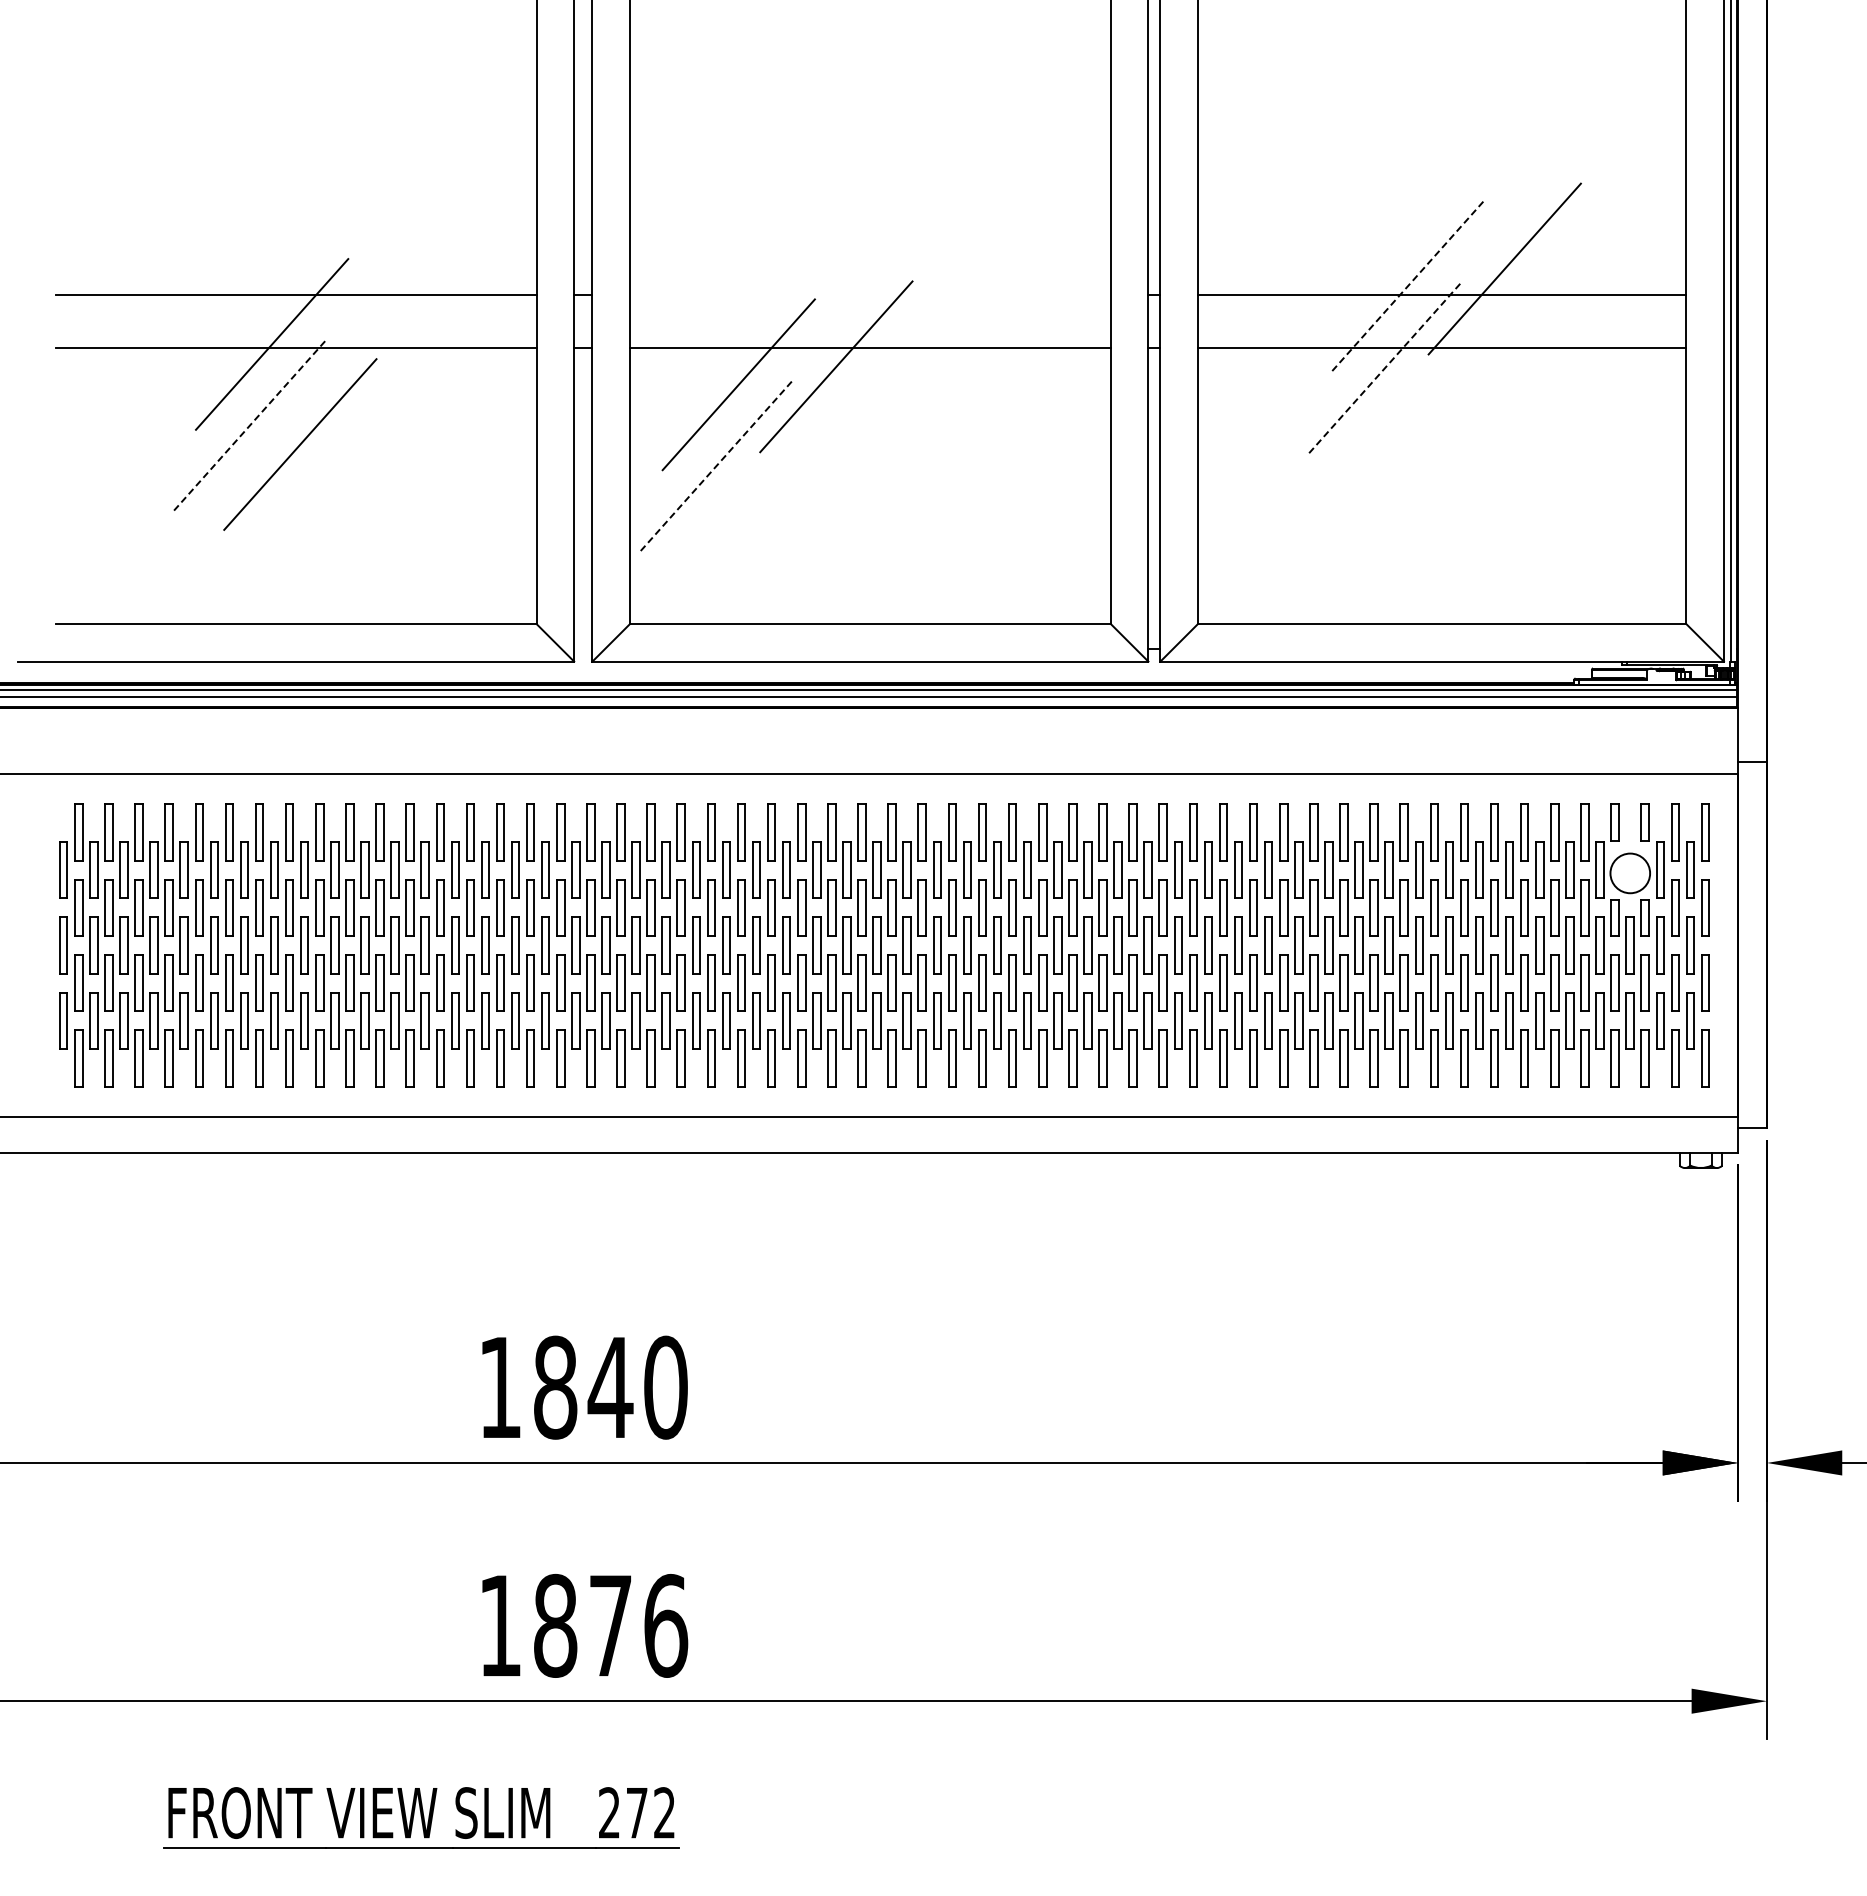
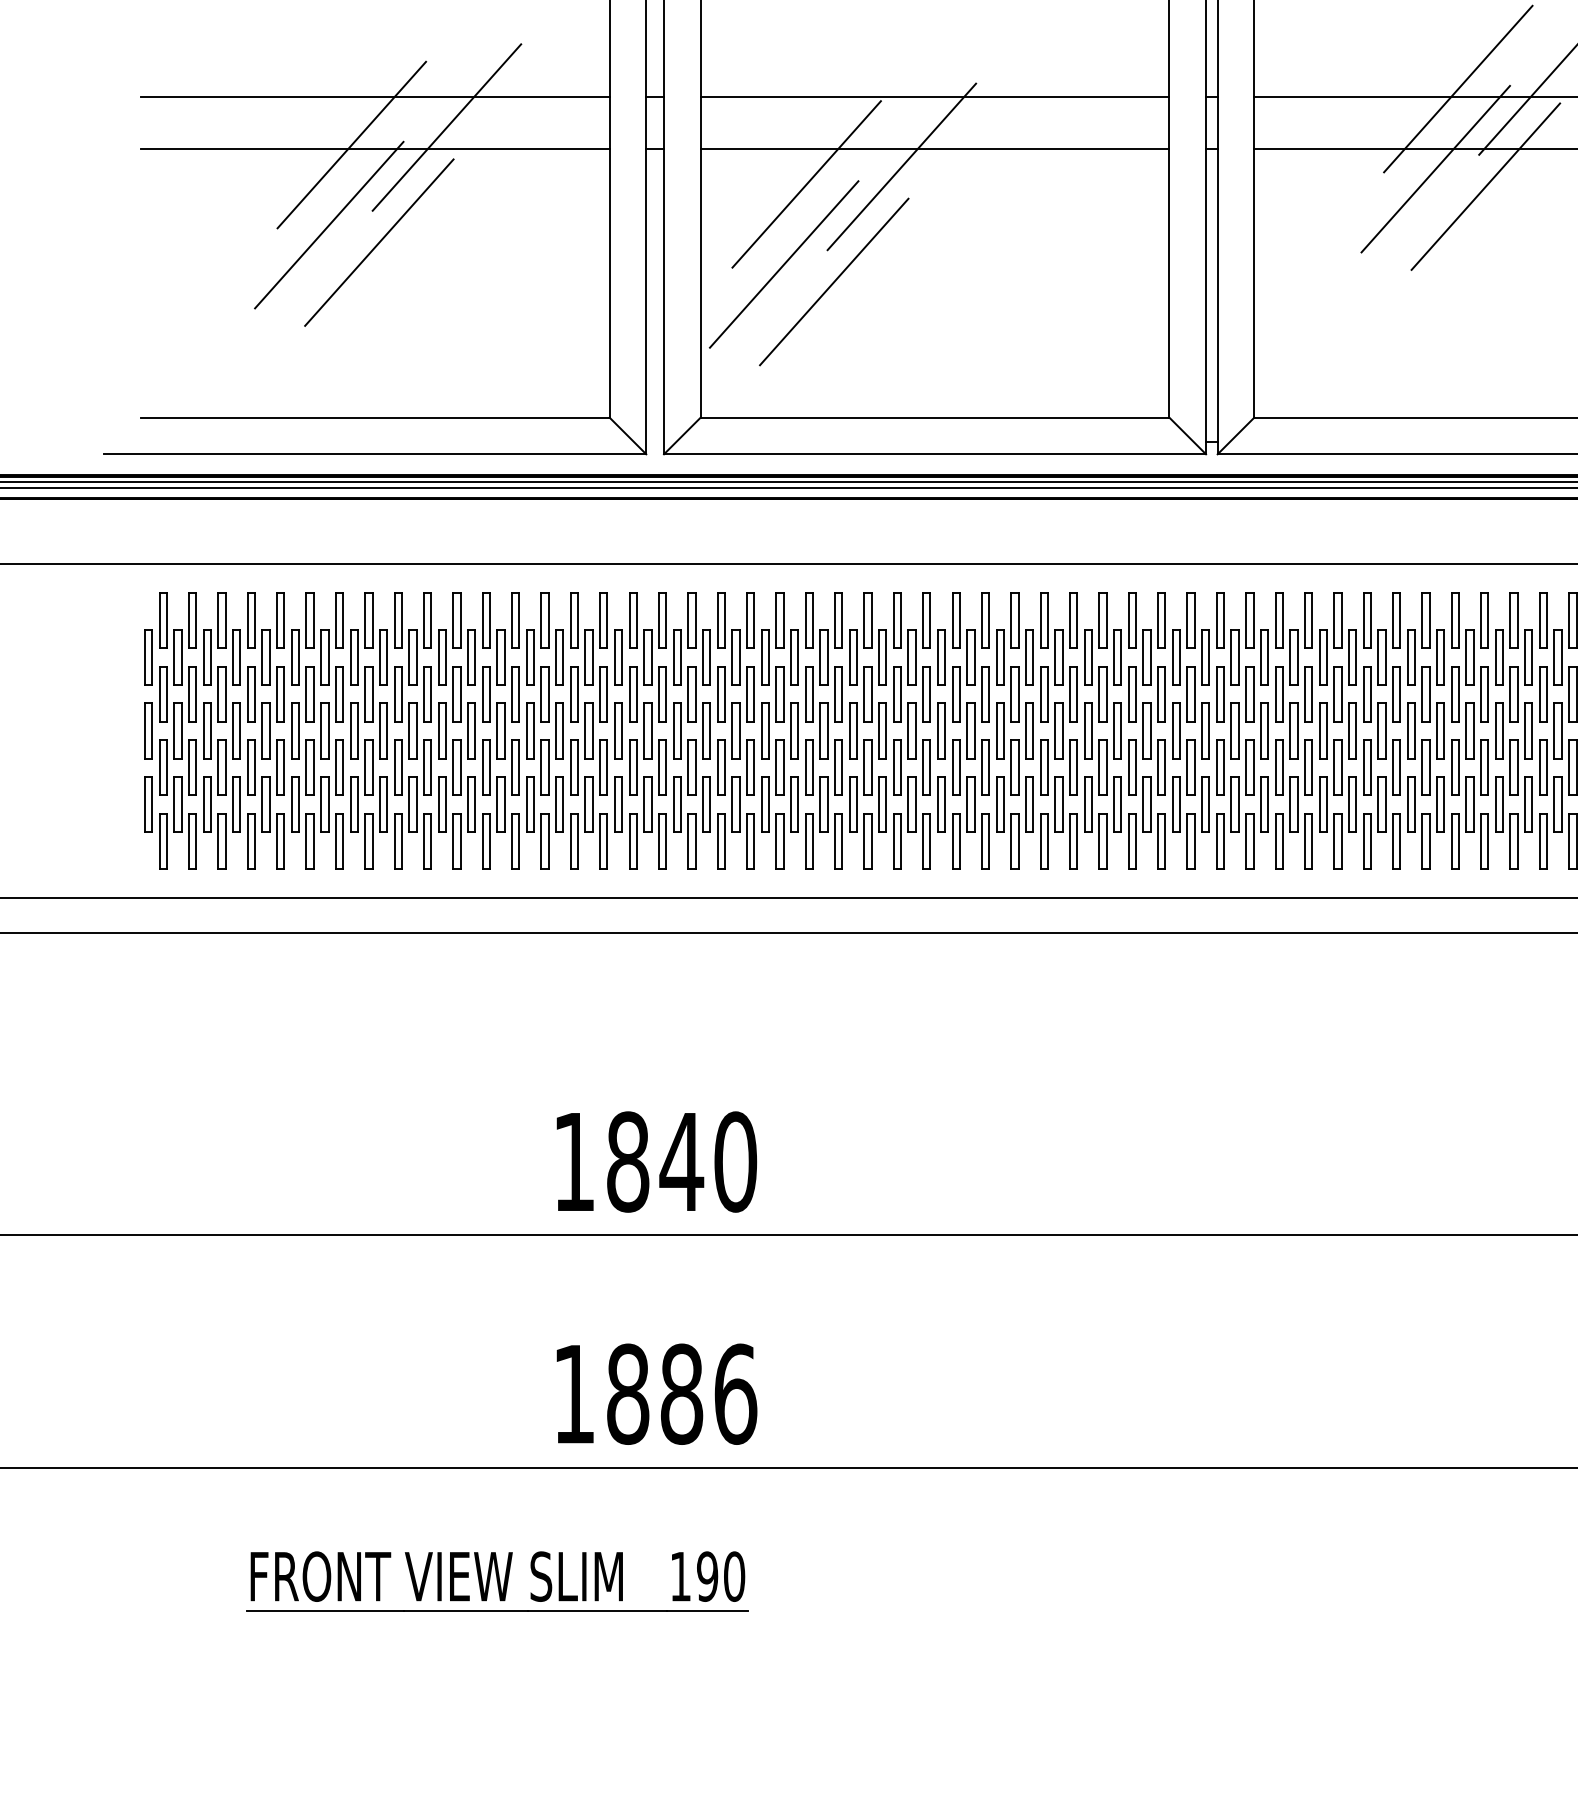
line: (1406, 287) -> (1457, 89), dashed -> solid
line: (870, 294) -> (935, 96), added
line: (369, 326) -> (446, 127), added
line: (1383, 369) -> (1435, 169), dashed -> solid
line: (1435, 386) -> (1485, 186), added
line: (248, 426) -> (328, 225), dashed -> solid
line: (715, 467) -> (784, 265), dashed -> solid
line: (766, 484) -> (833, 281), added
text: (610, 1625) -> (681, 1393), 1876 -> 1886
text: (637, 1812) -> (707, 1576), 272 -> 190

